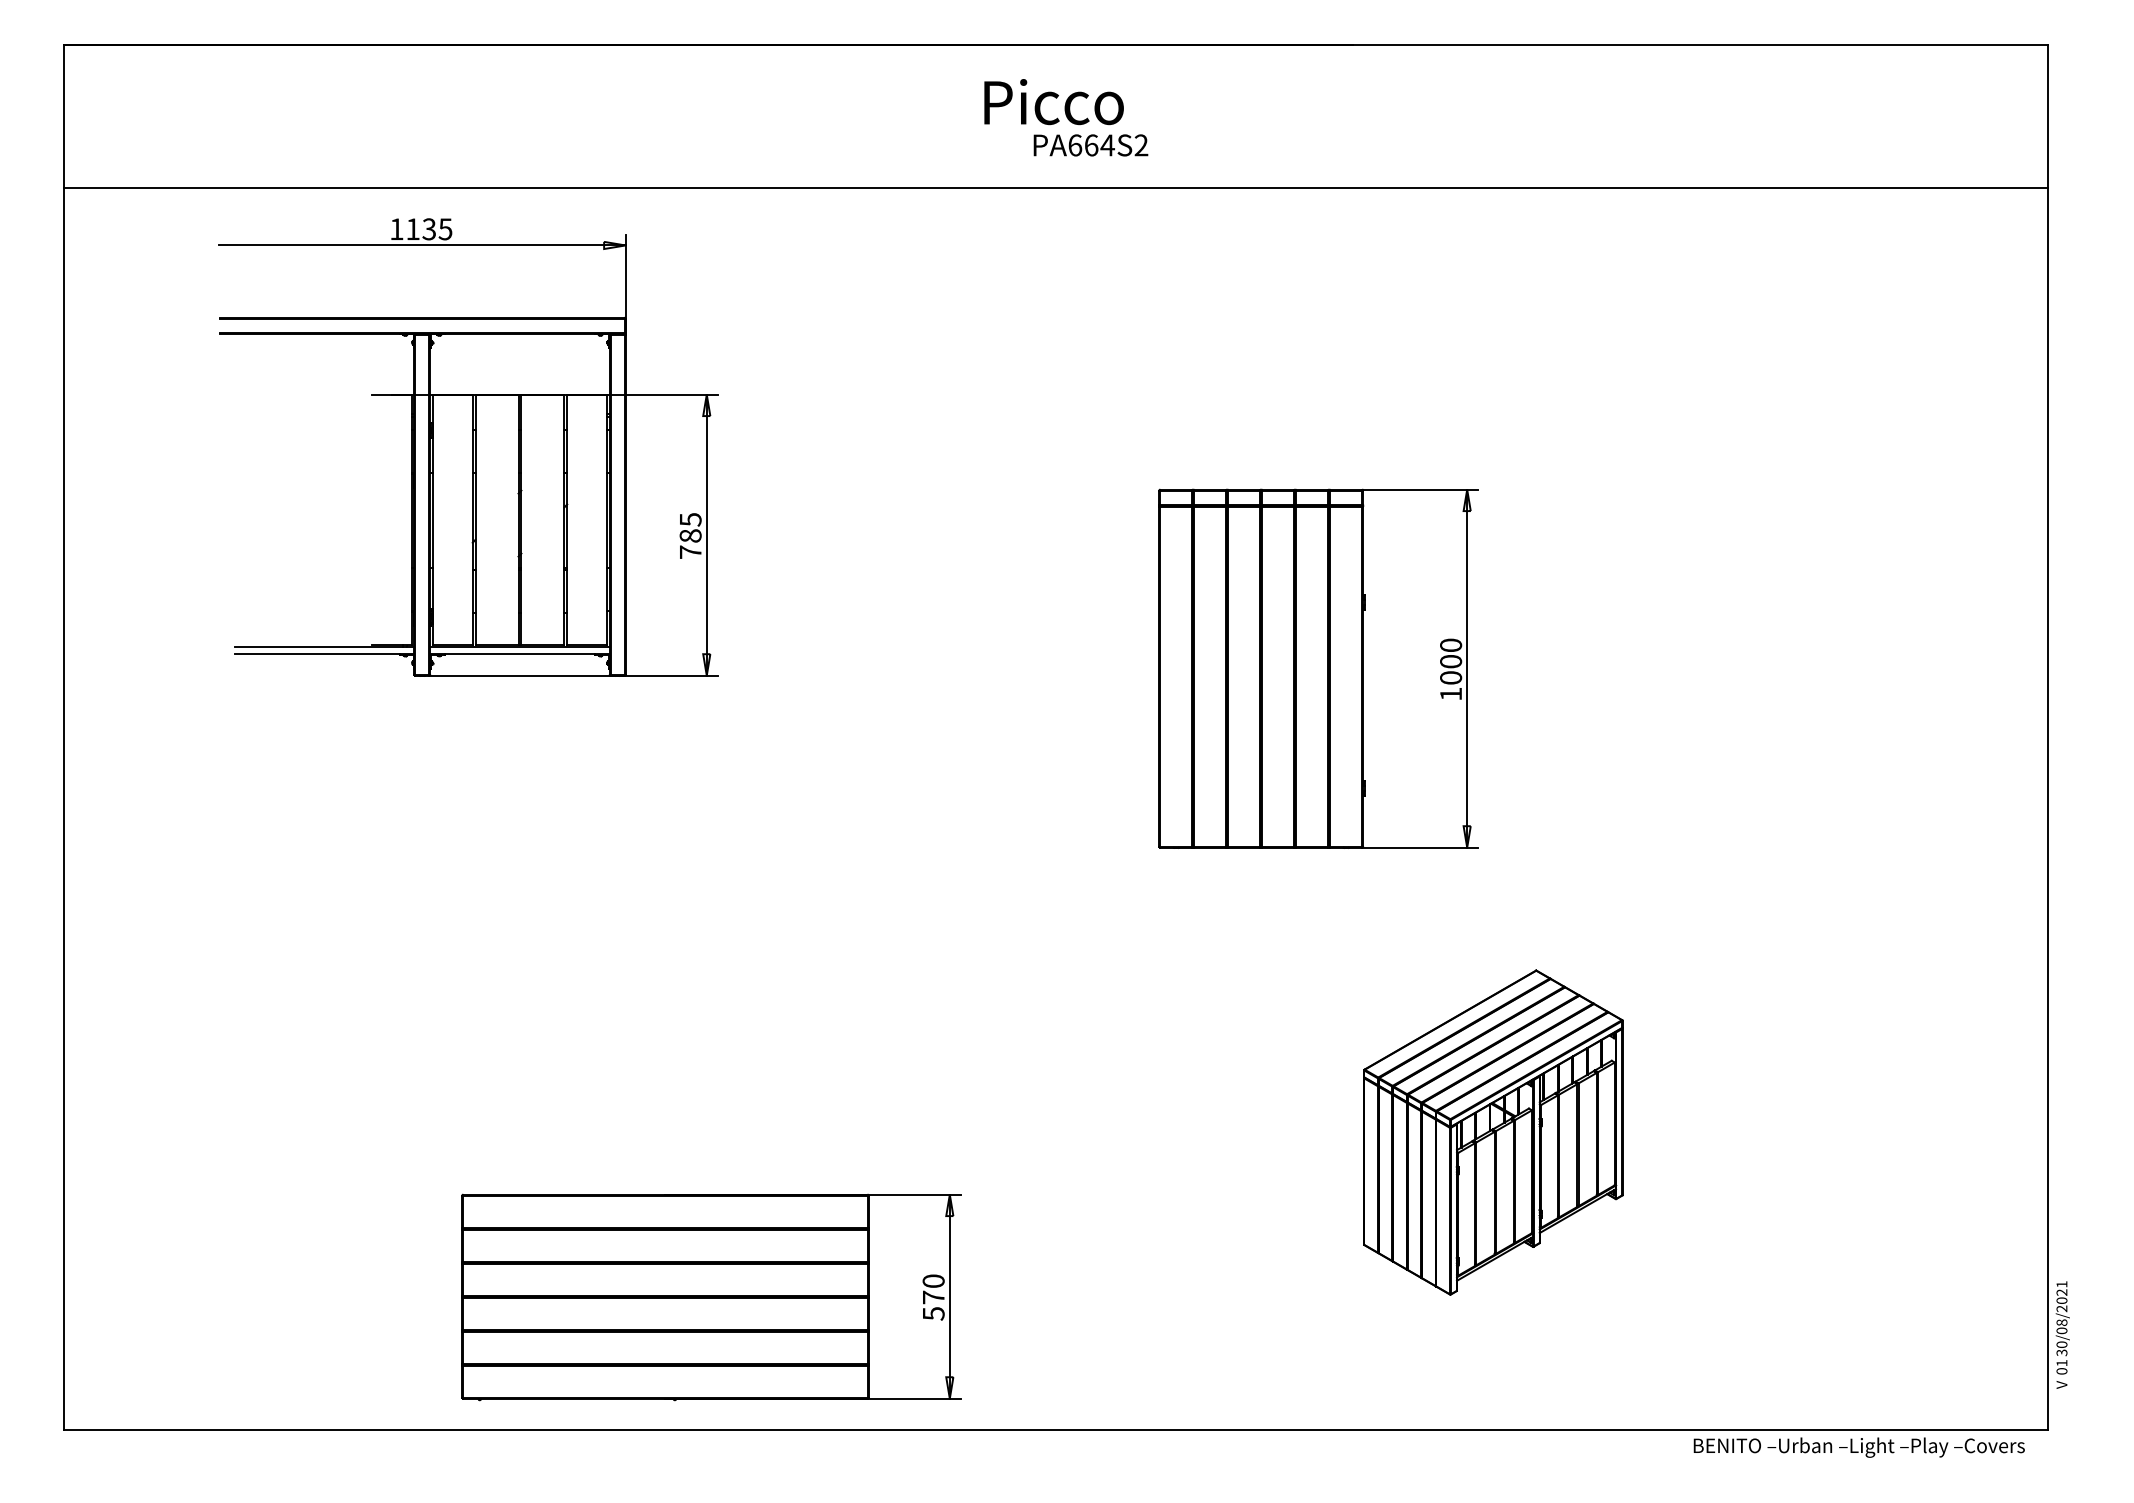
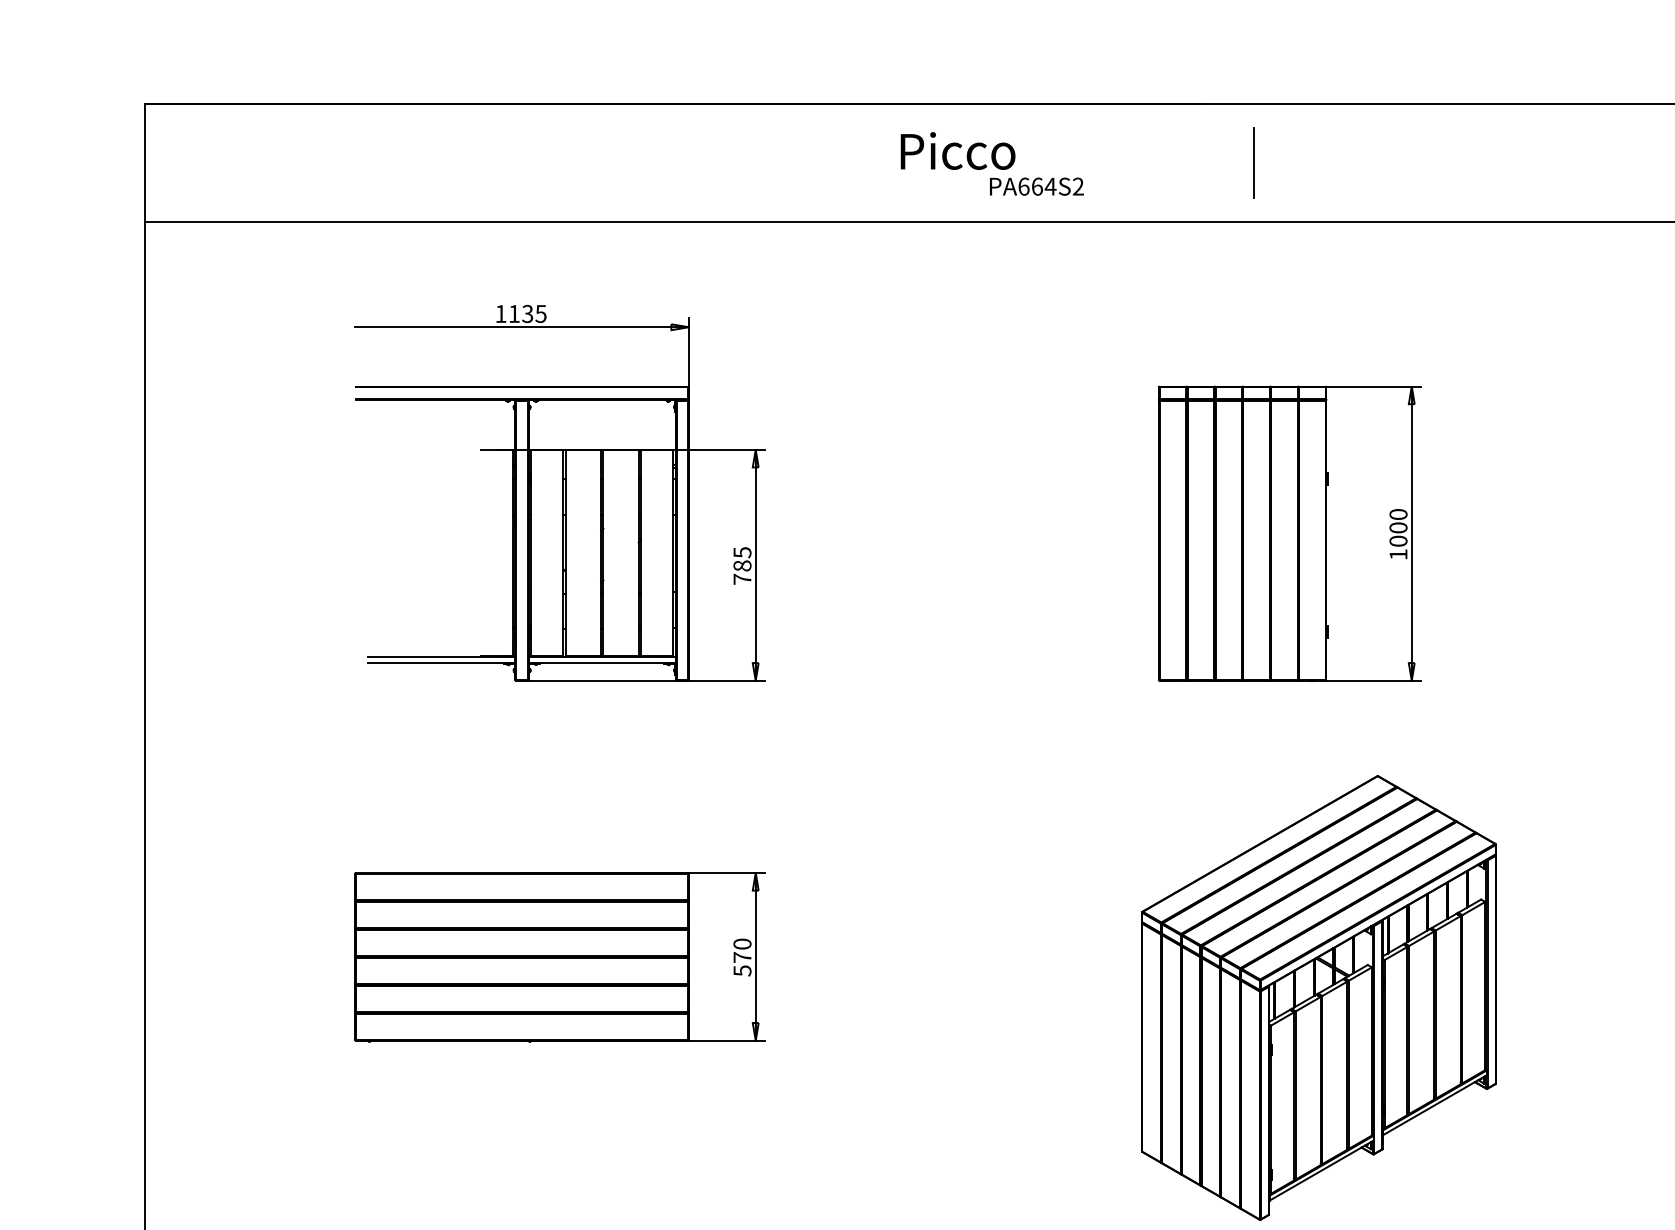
line: (1414, 116) -> (1254, 162), added
text: (1090, 145) -> (1036, 186), moved
part: (468, 447) -> (559, 493), moved
part: (1318, 668) -> (1289, 533), moved
part: (1493, 1132) -> (1319, 997), size x1.67
part: (711, 1297) -> (559, 957), moved

